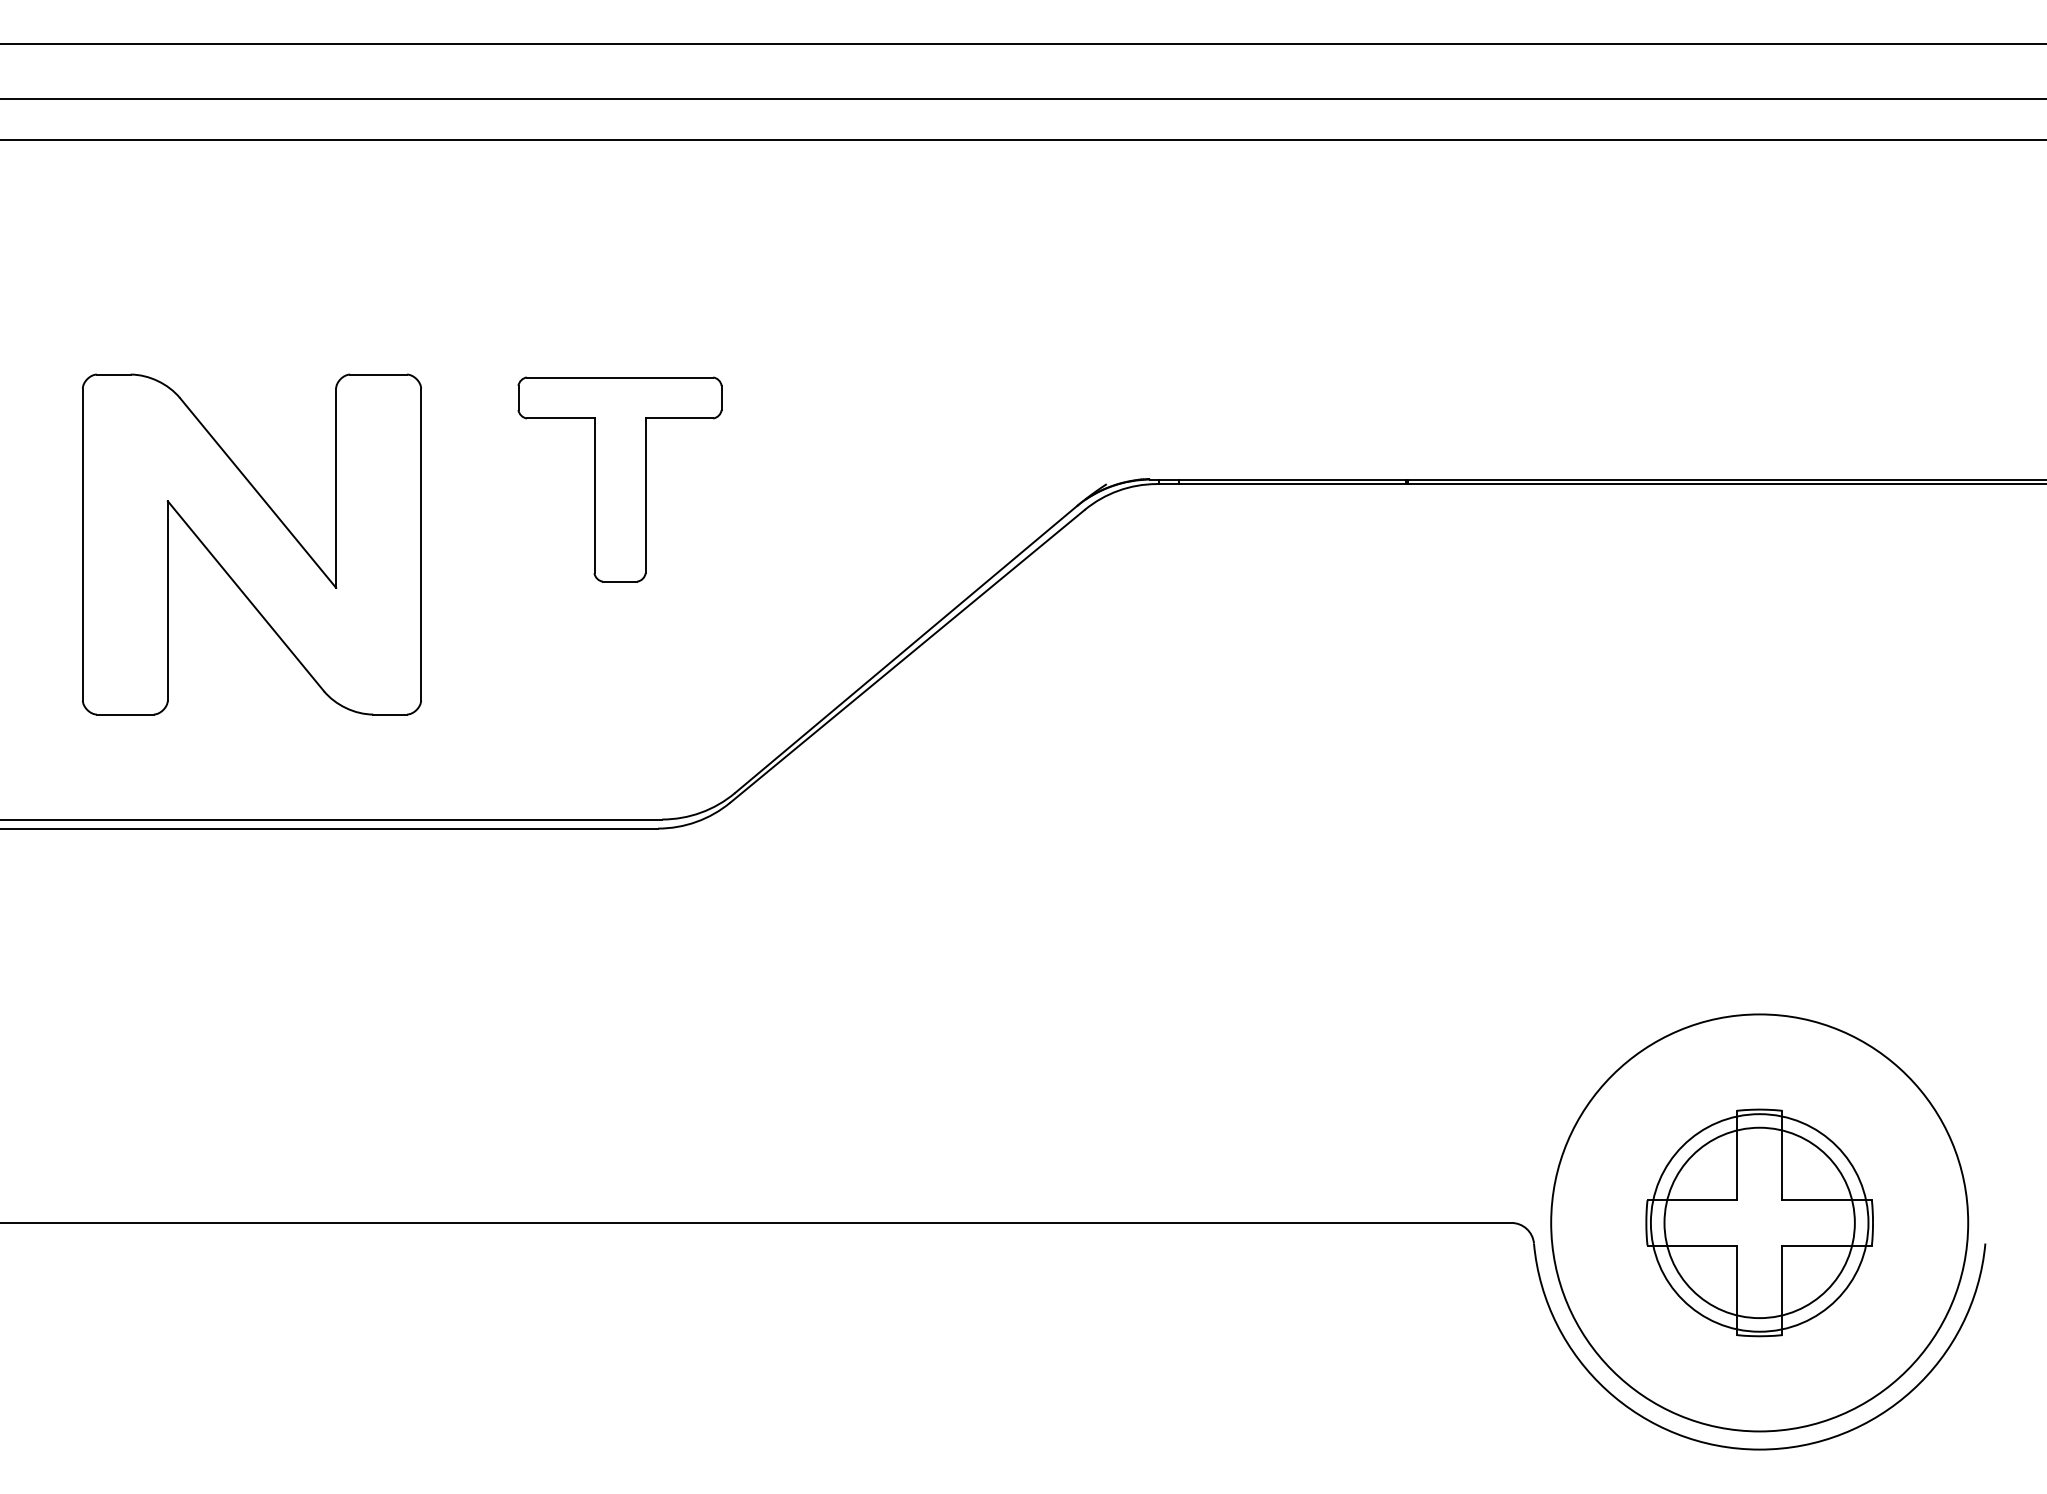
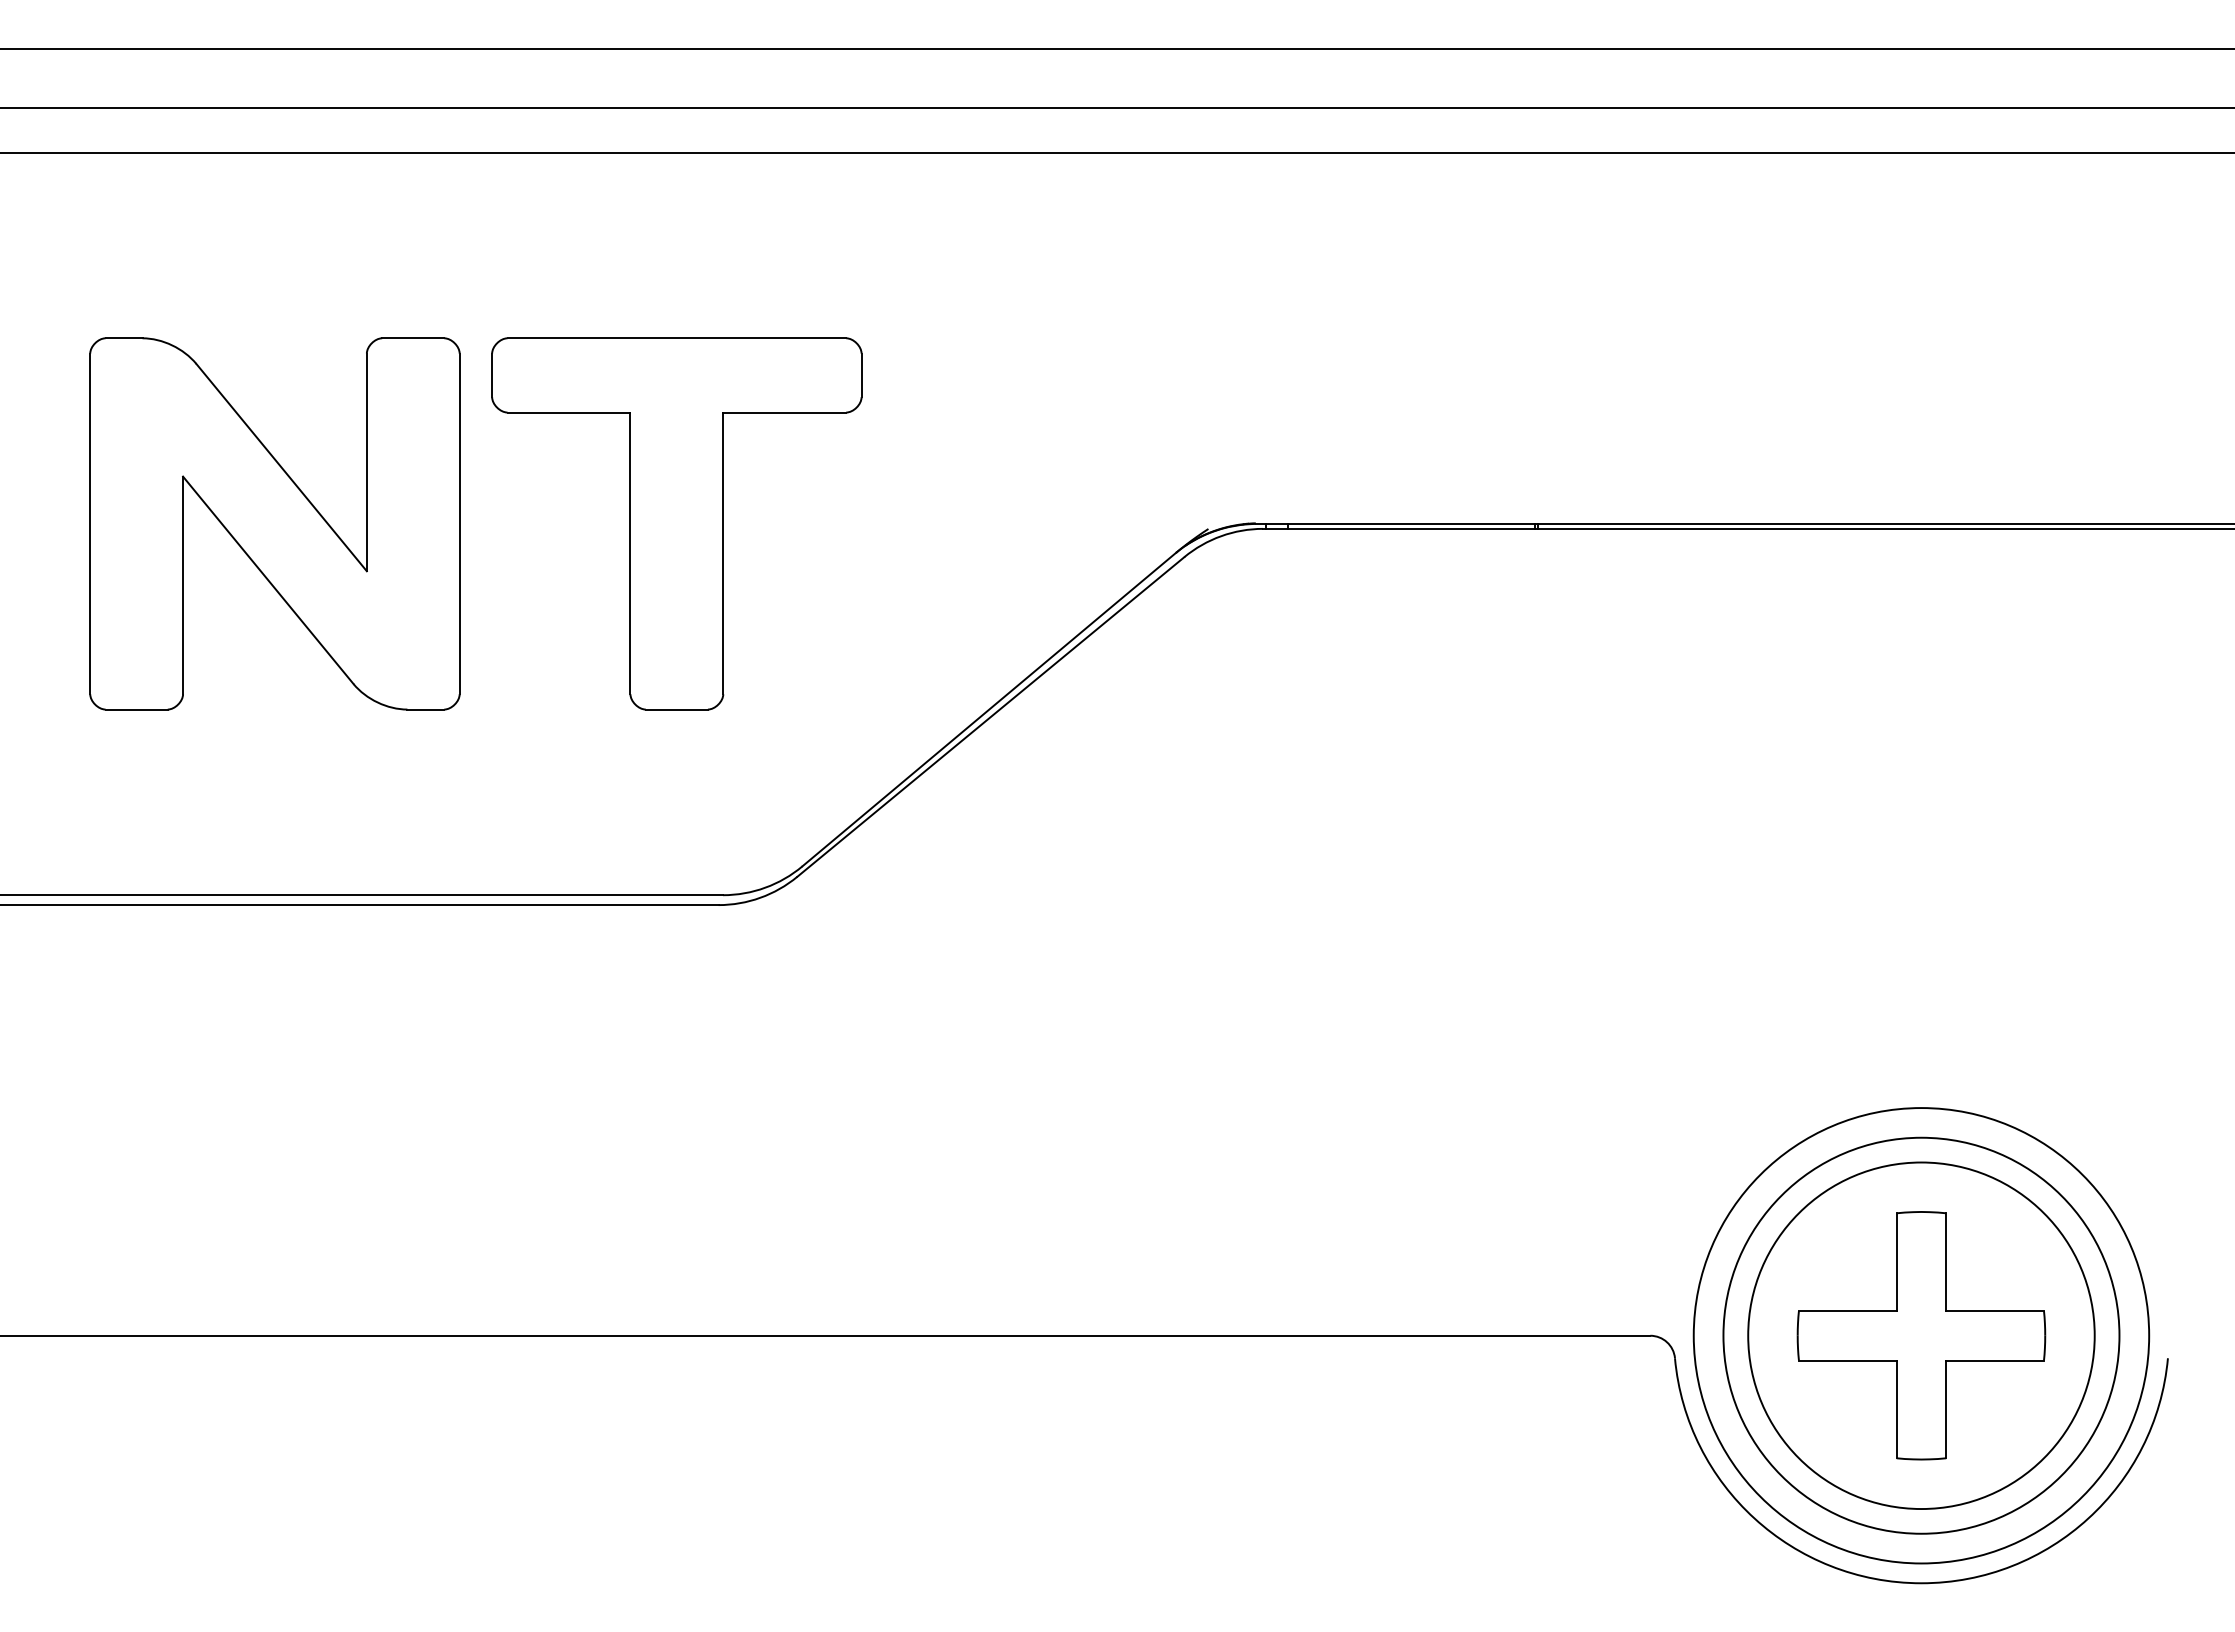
part: (619, 479) -> (676, 523), size x1.67
part: (251, 544) -> (274, 523), moved
circle: (1759, 1222) -> (1921, 1335), size x1.67
circle: (1759, 1222) -> (1921, 1335), size x1.67

